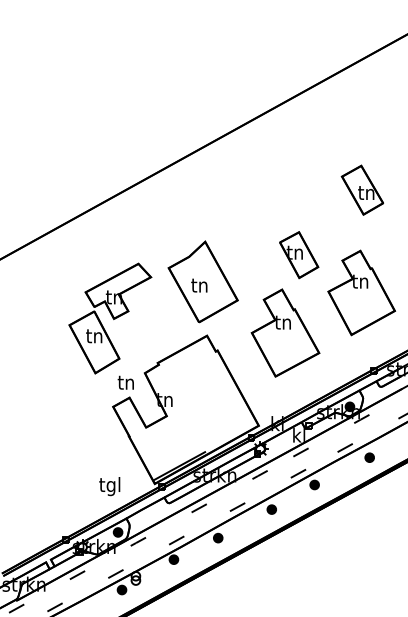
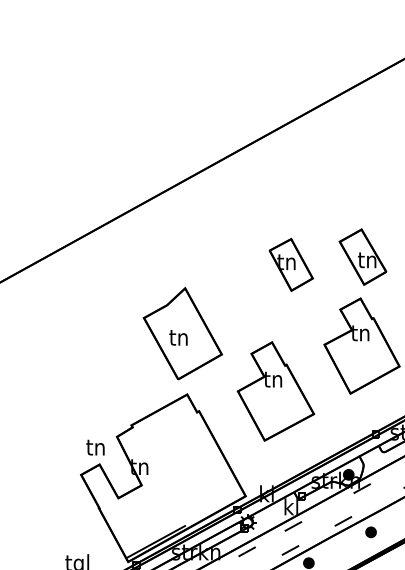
part: (361, 189) -> (361, 256), moved
part: (299, 255) -> (291, 265), moved
part: (110, 318) -> (78, 374), removed

